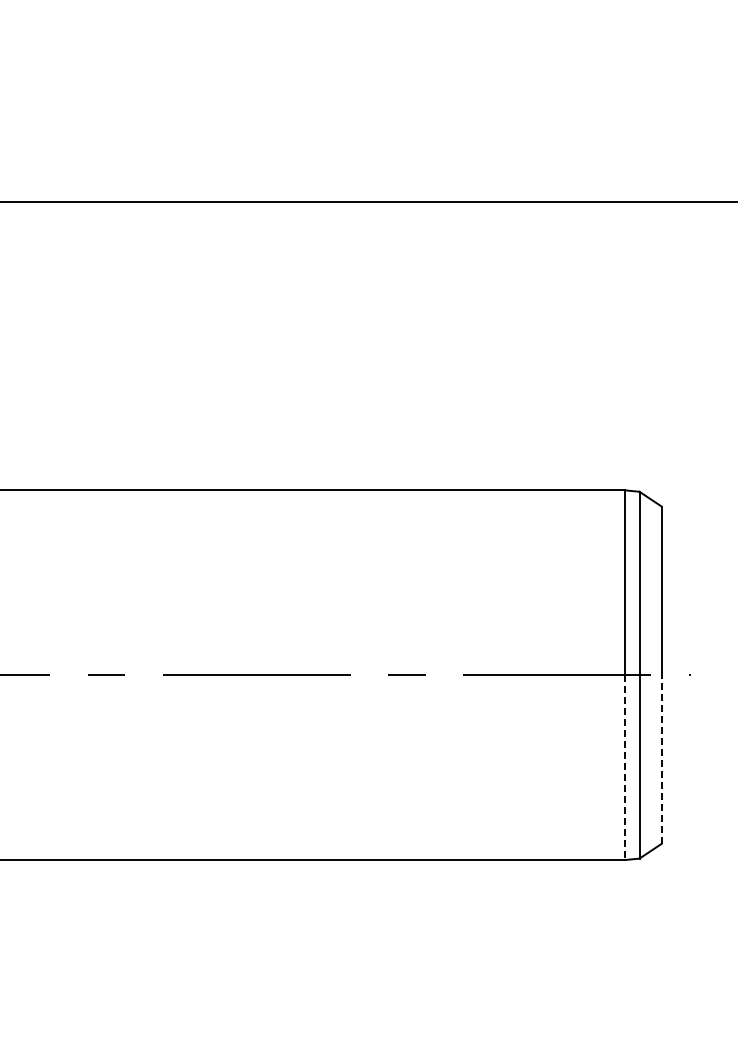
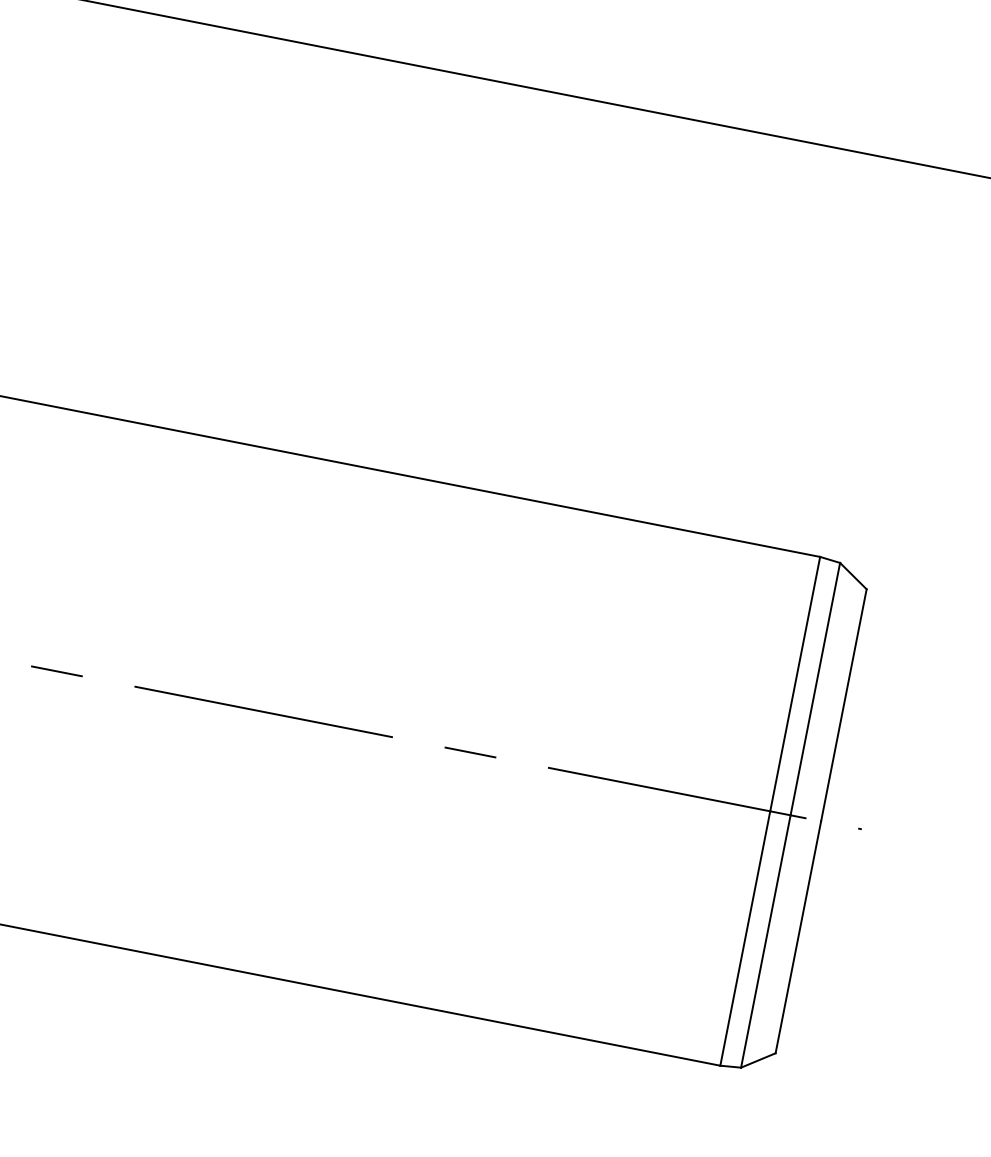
line: (661, 759) -> (798, 937), dashed -> solid
line: (624, 768) -> (744, 939), dashed -> solid

